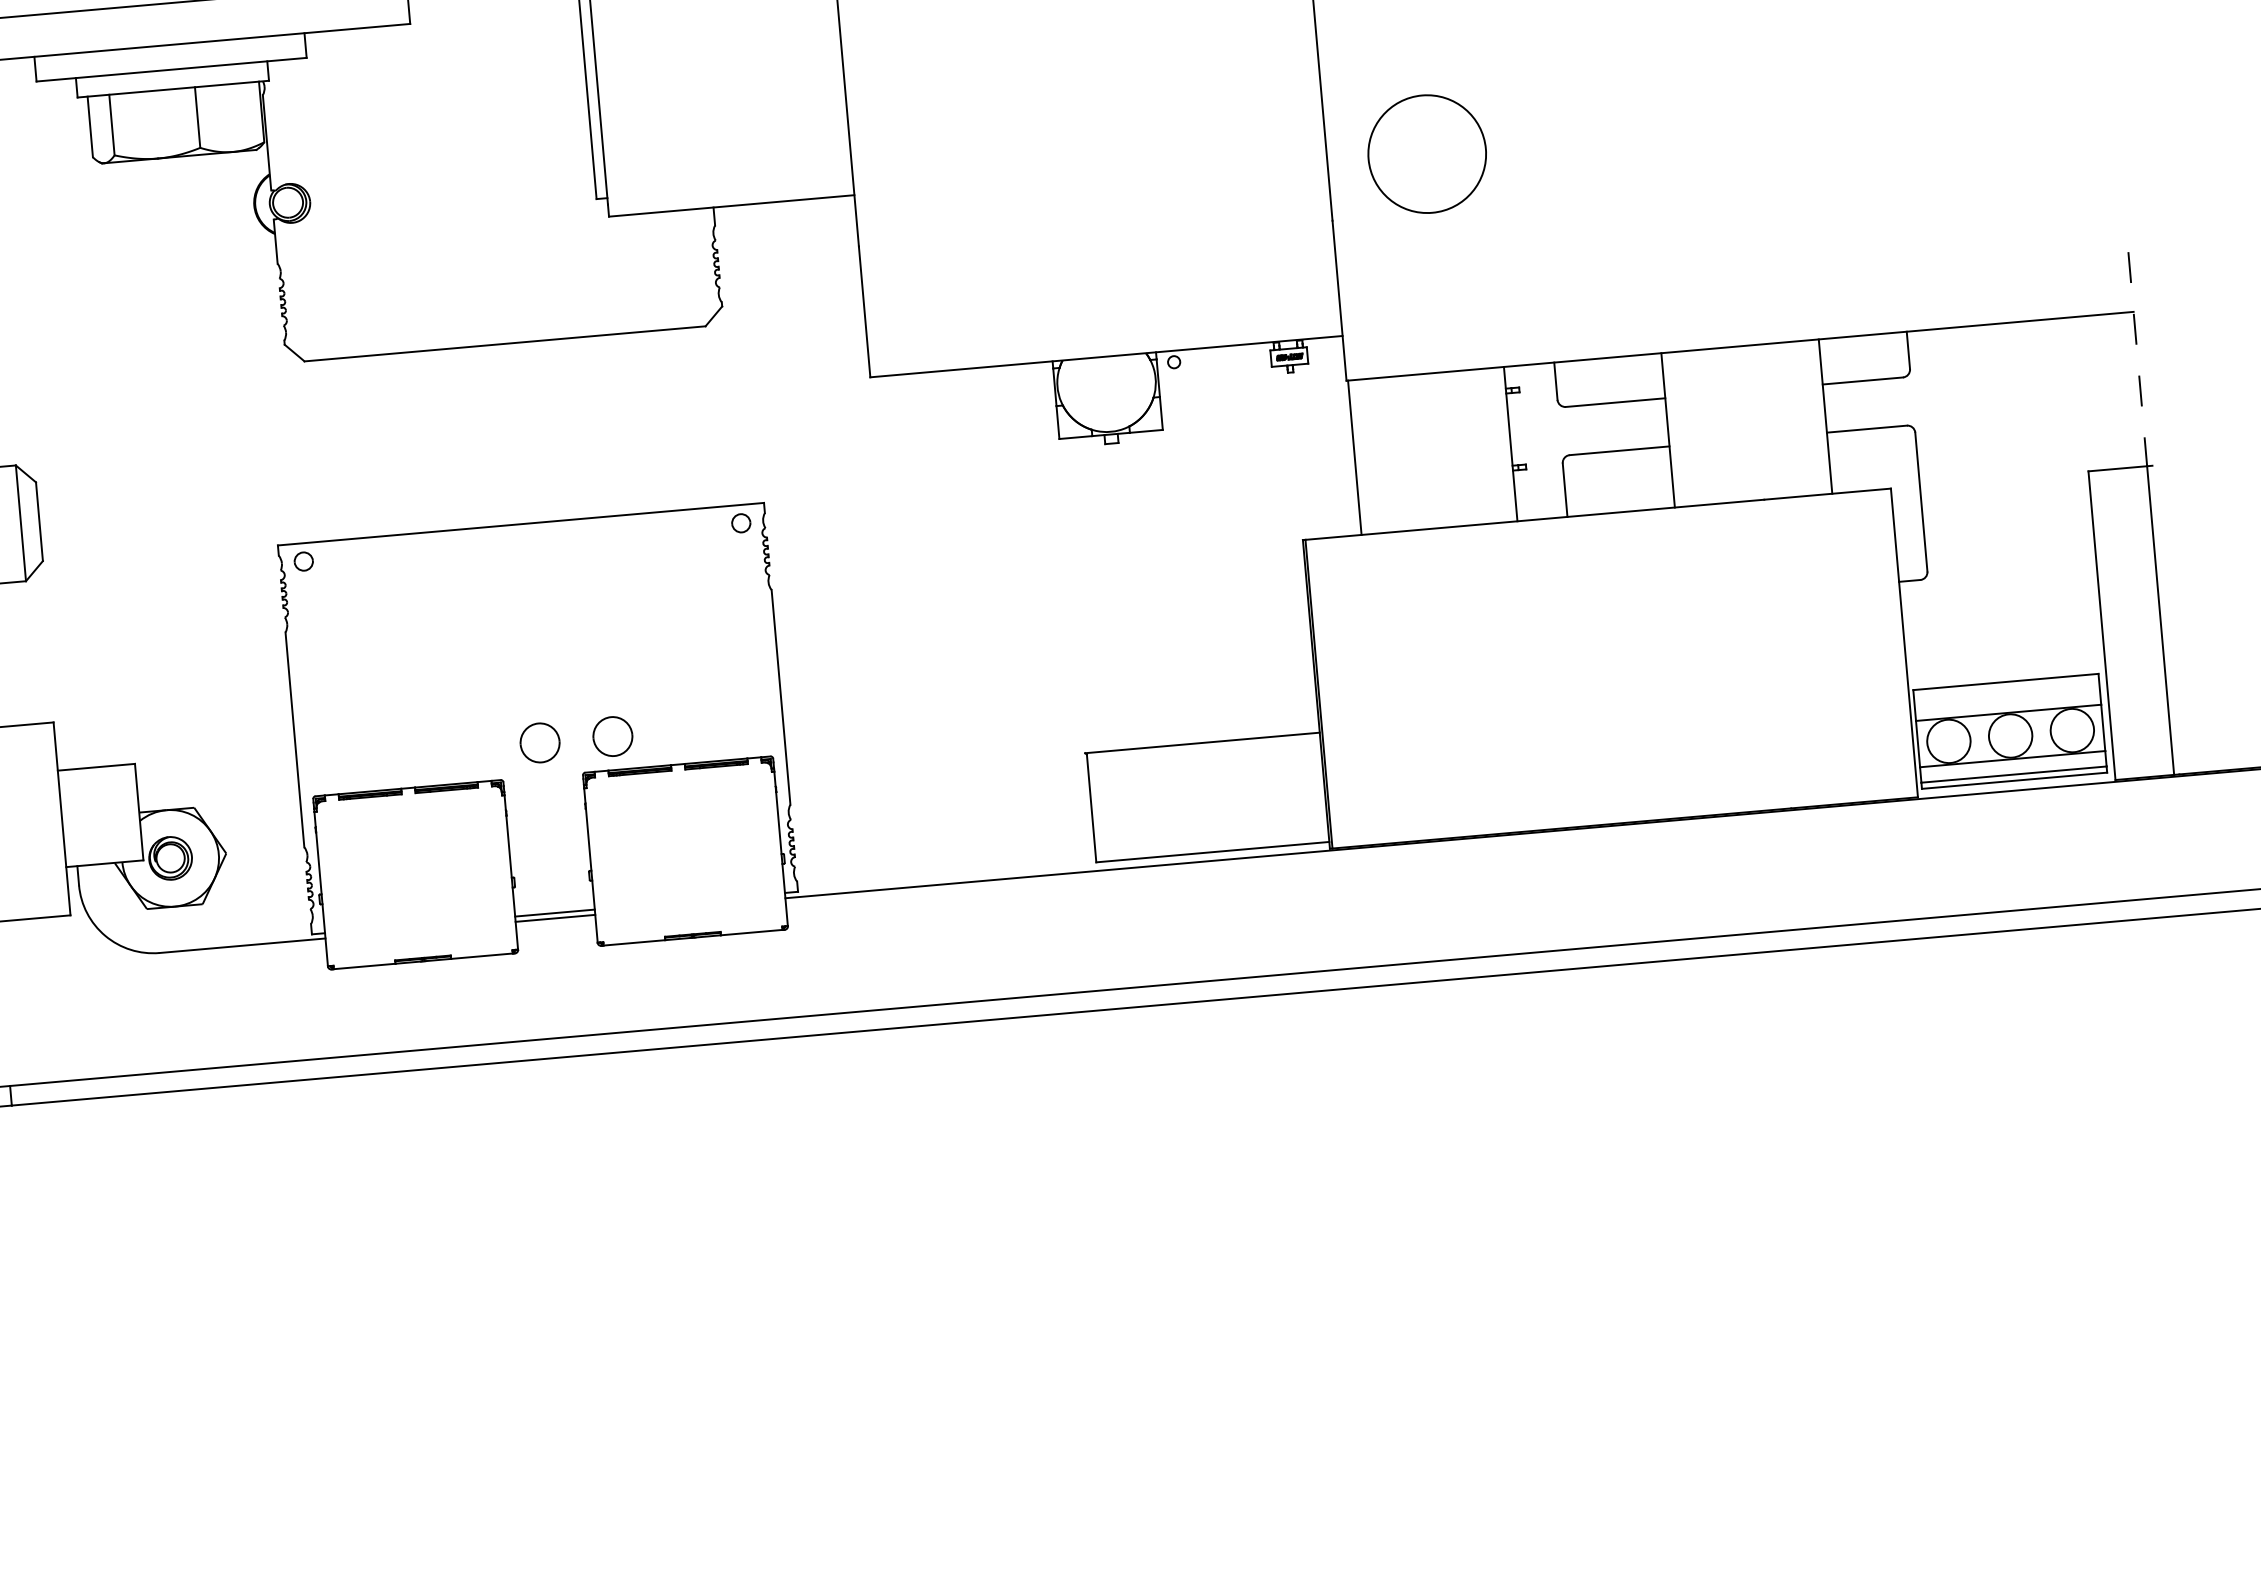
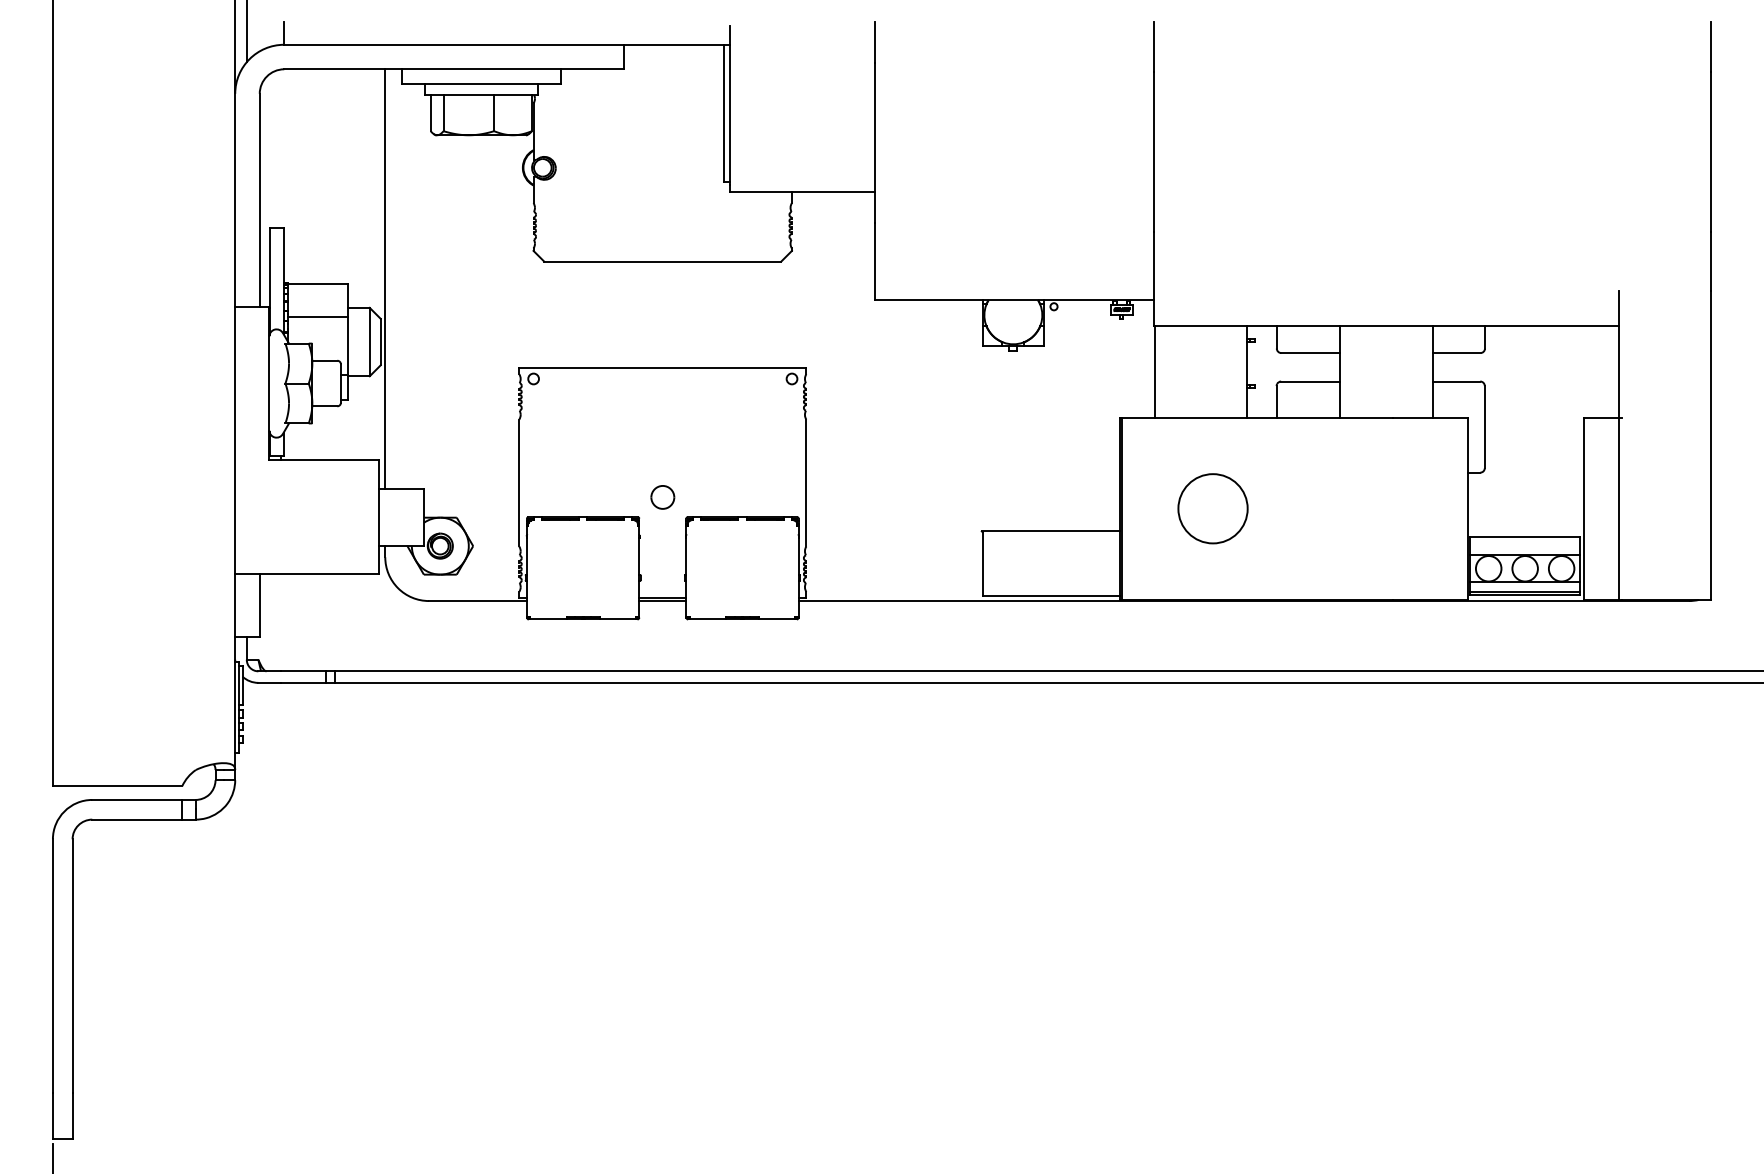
circle: (1426, 153) -> (1212, 508), moved
line: (2138, 359) -> (1619, 354), dashed -> solid
line: (38, 413) -> (385, 278), added
part: (612, 736) -> (705, 497), removed

